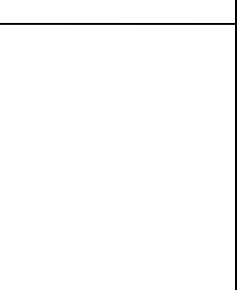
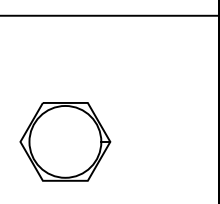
part: (69, 160) -> (65, 141), added

